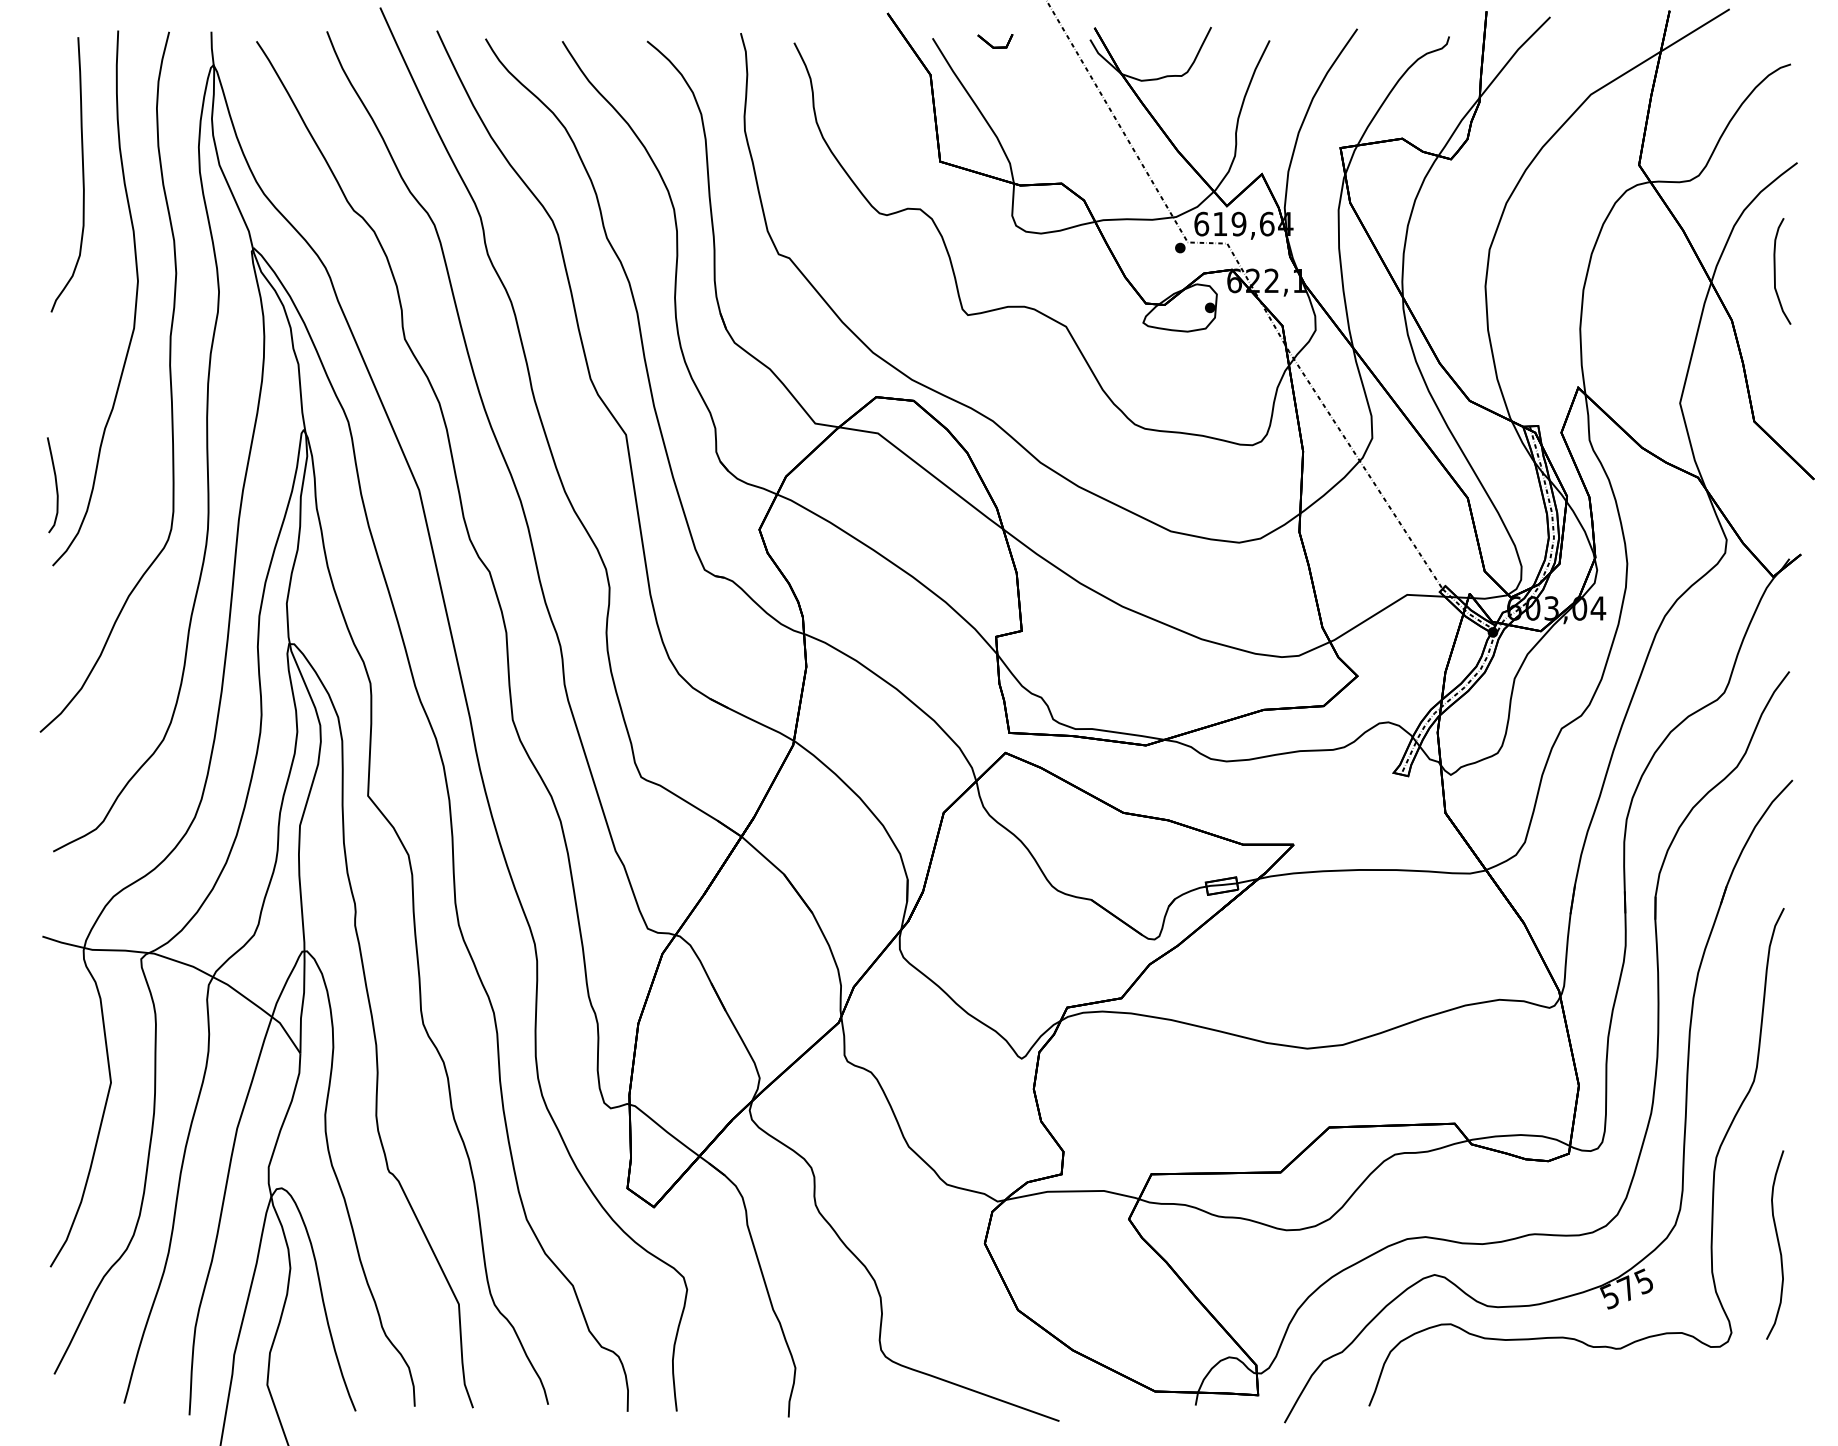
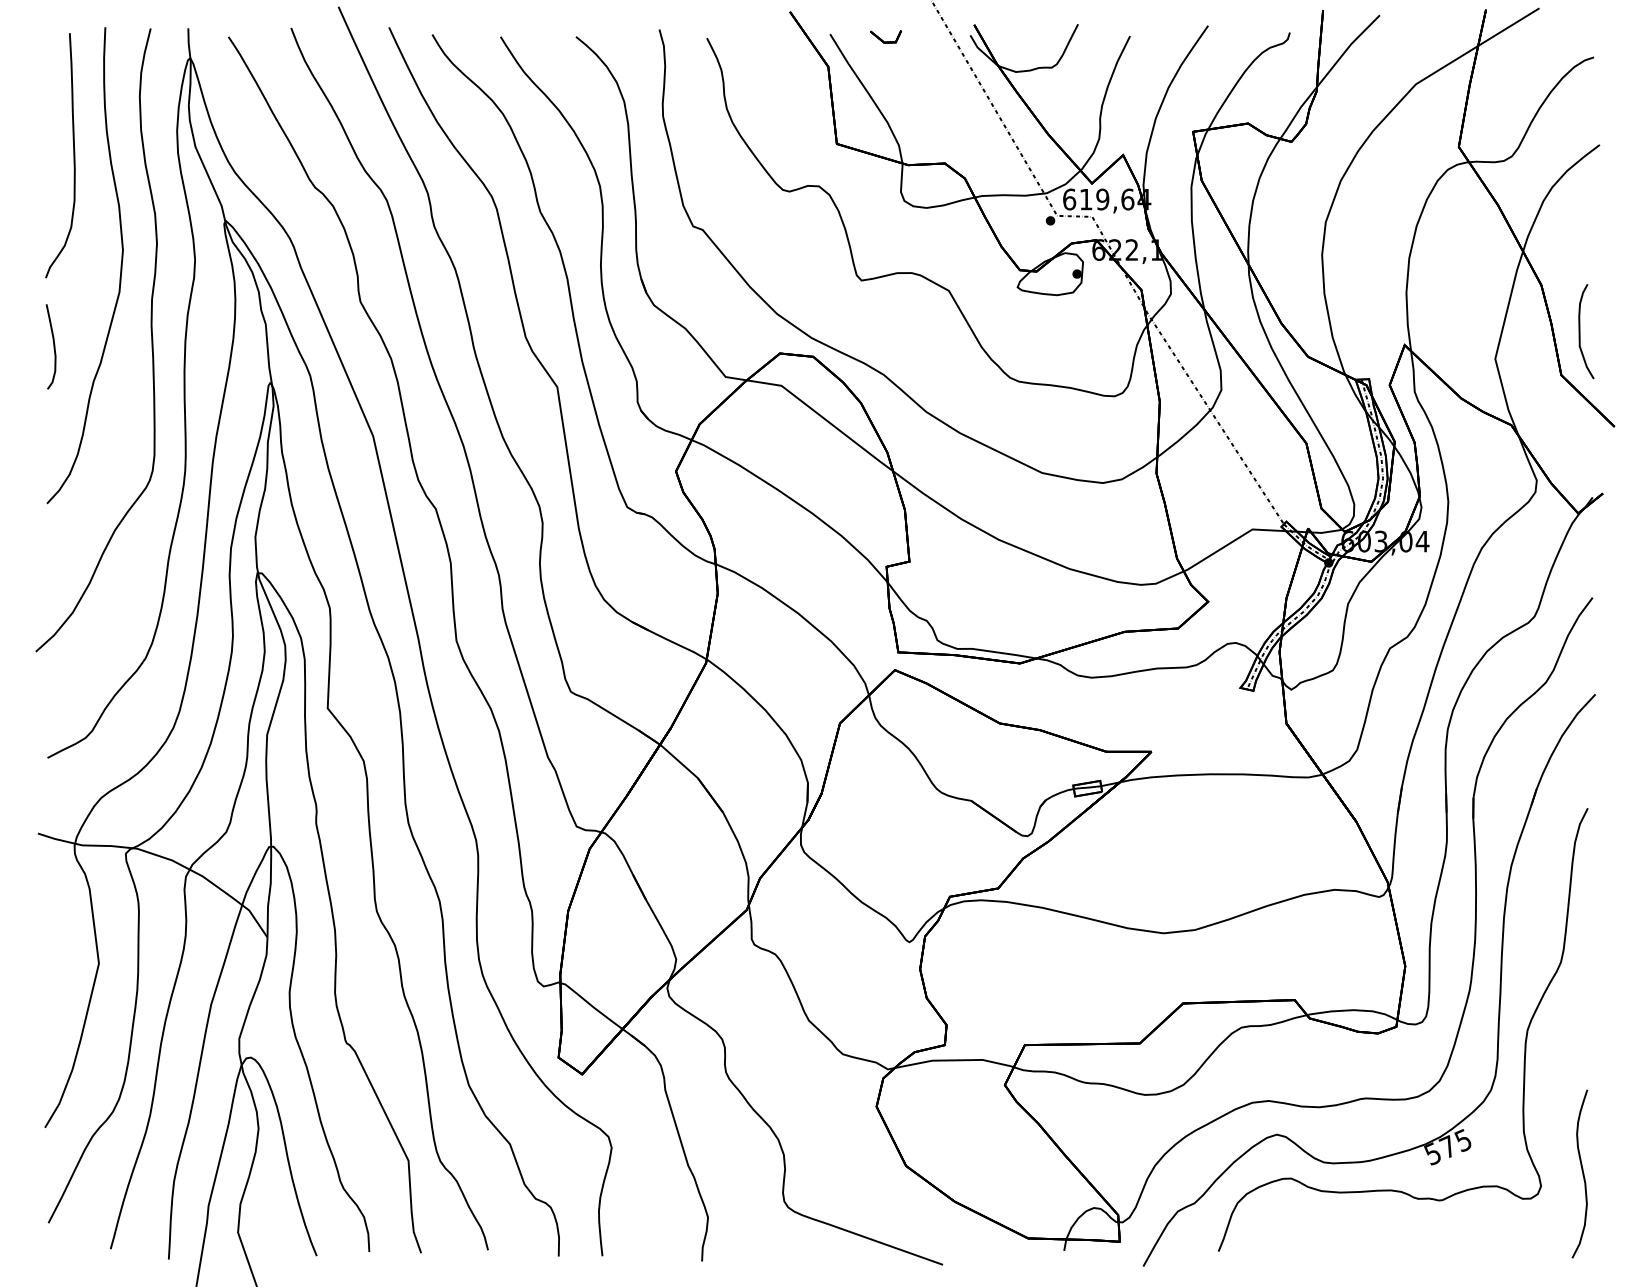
curve: (1775, 271) -> (1580, 331), moved
curve: (55, 484) -> (53, 346), moved
curve: (1778, 1244) -> (1582, 1173), moved

